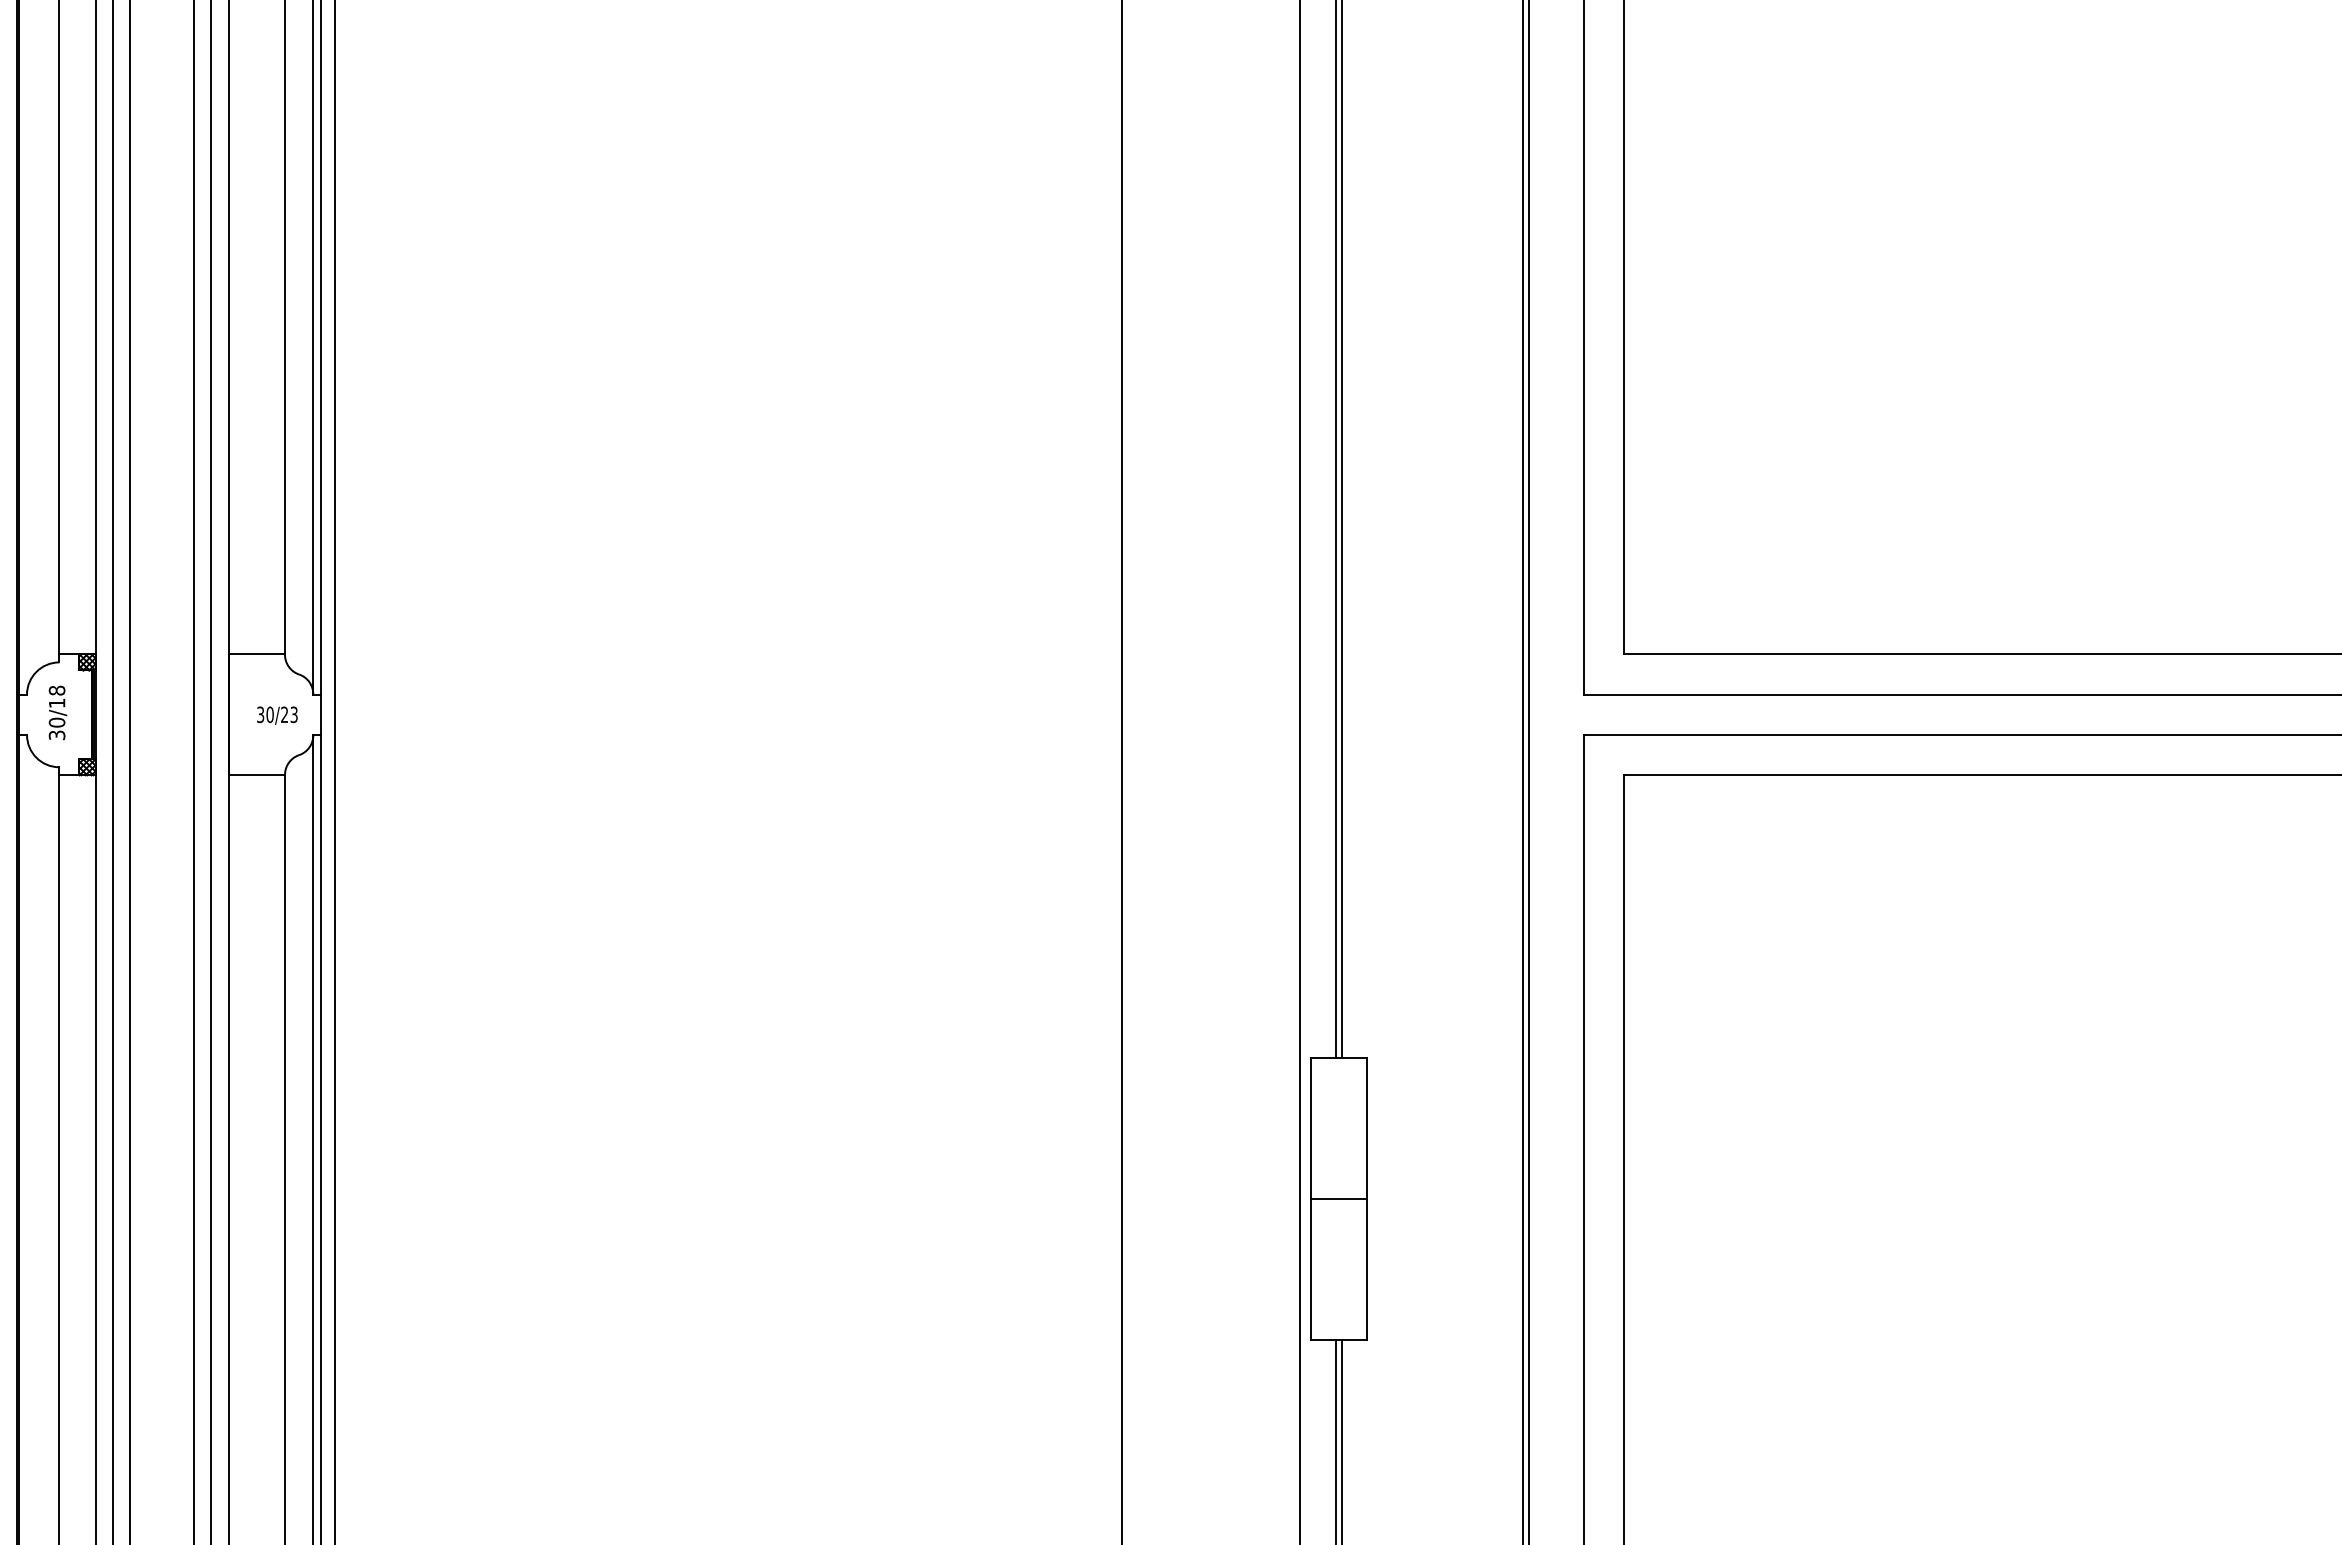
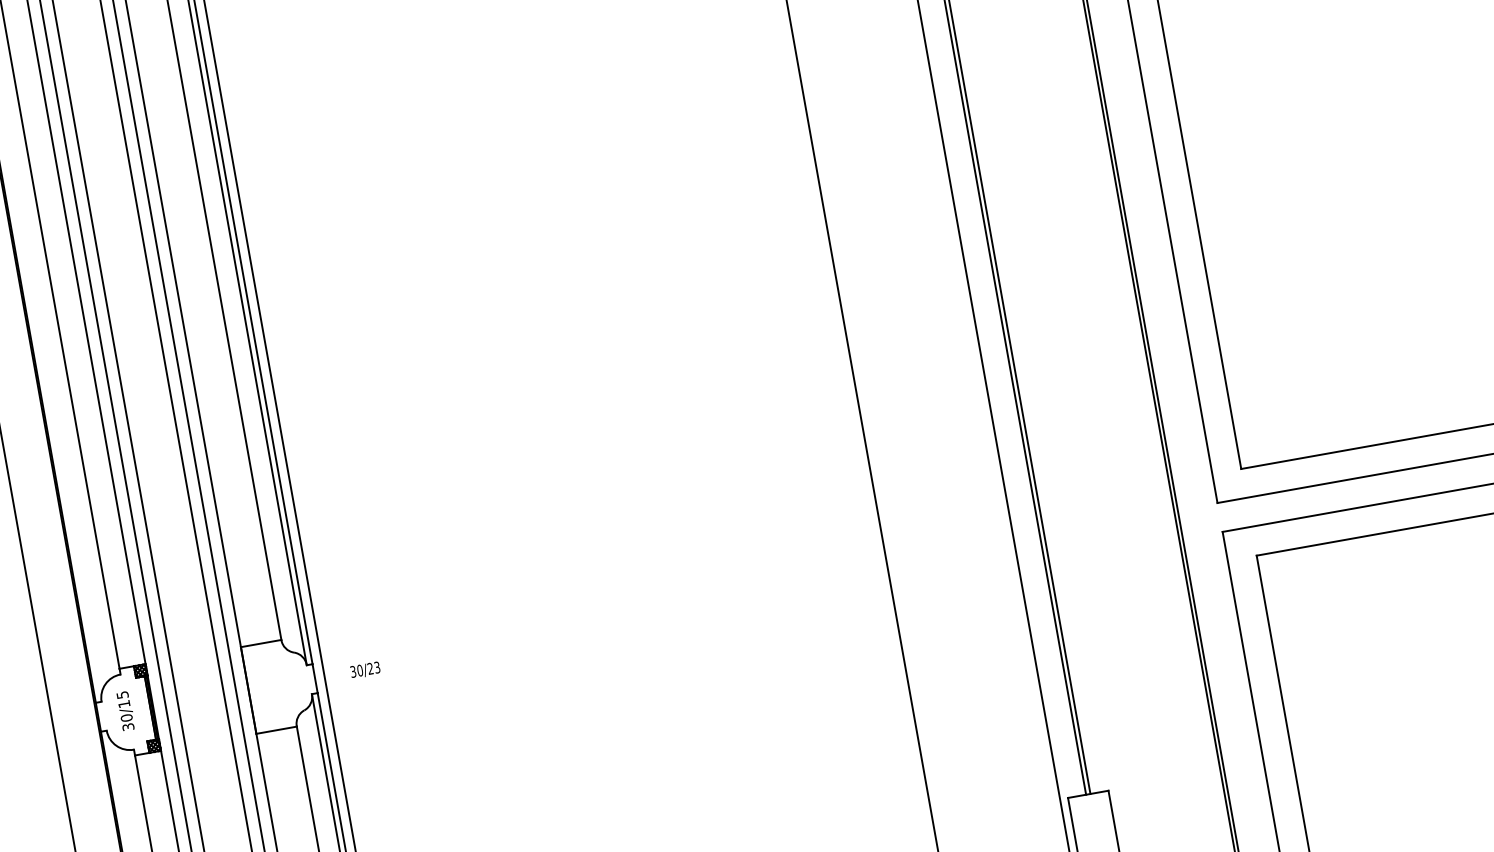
text: (56, 690) -> (122, 695), 30/18 -> 30/15
text: (277, 715) -> (365, 670), moved

